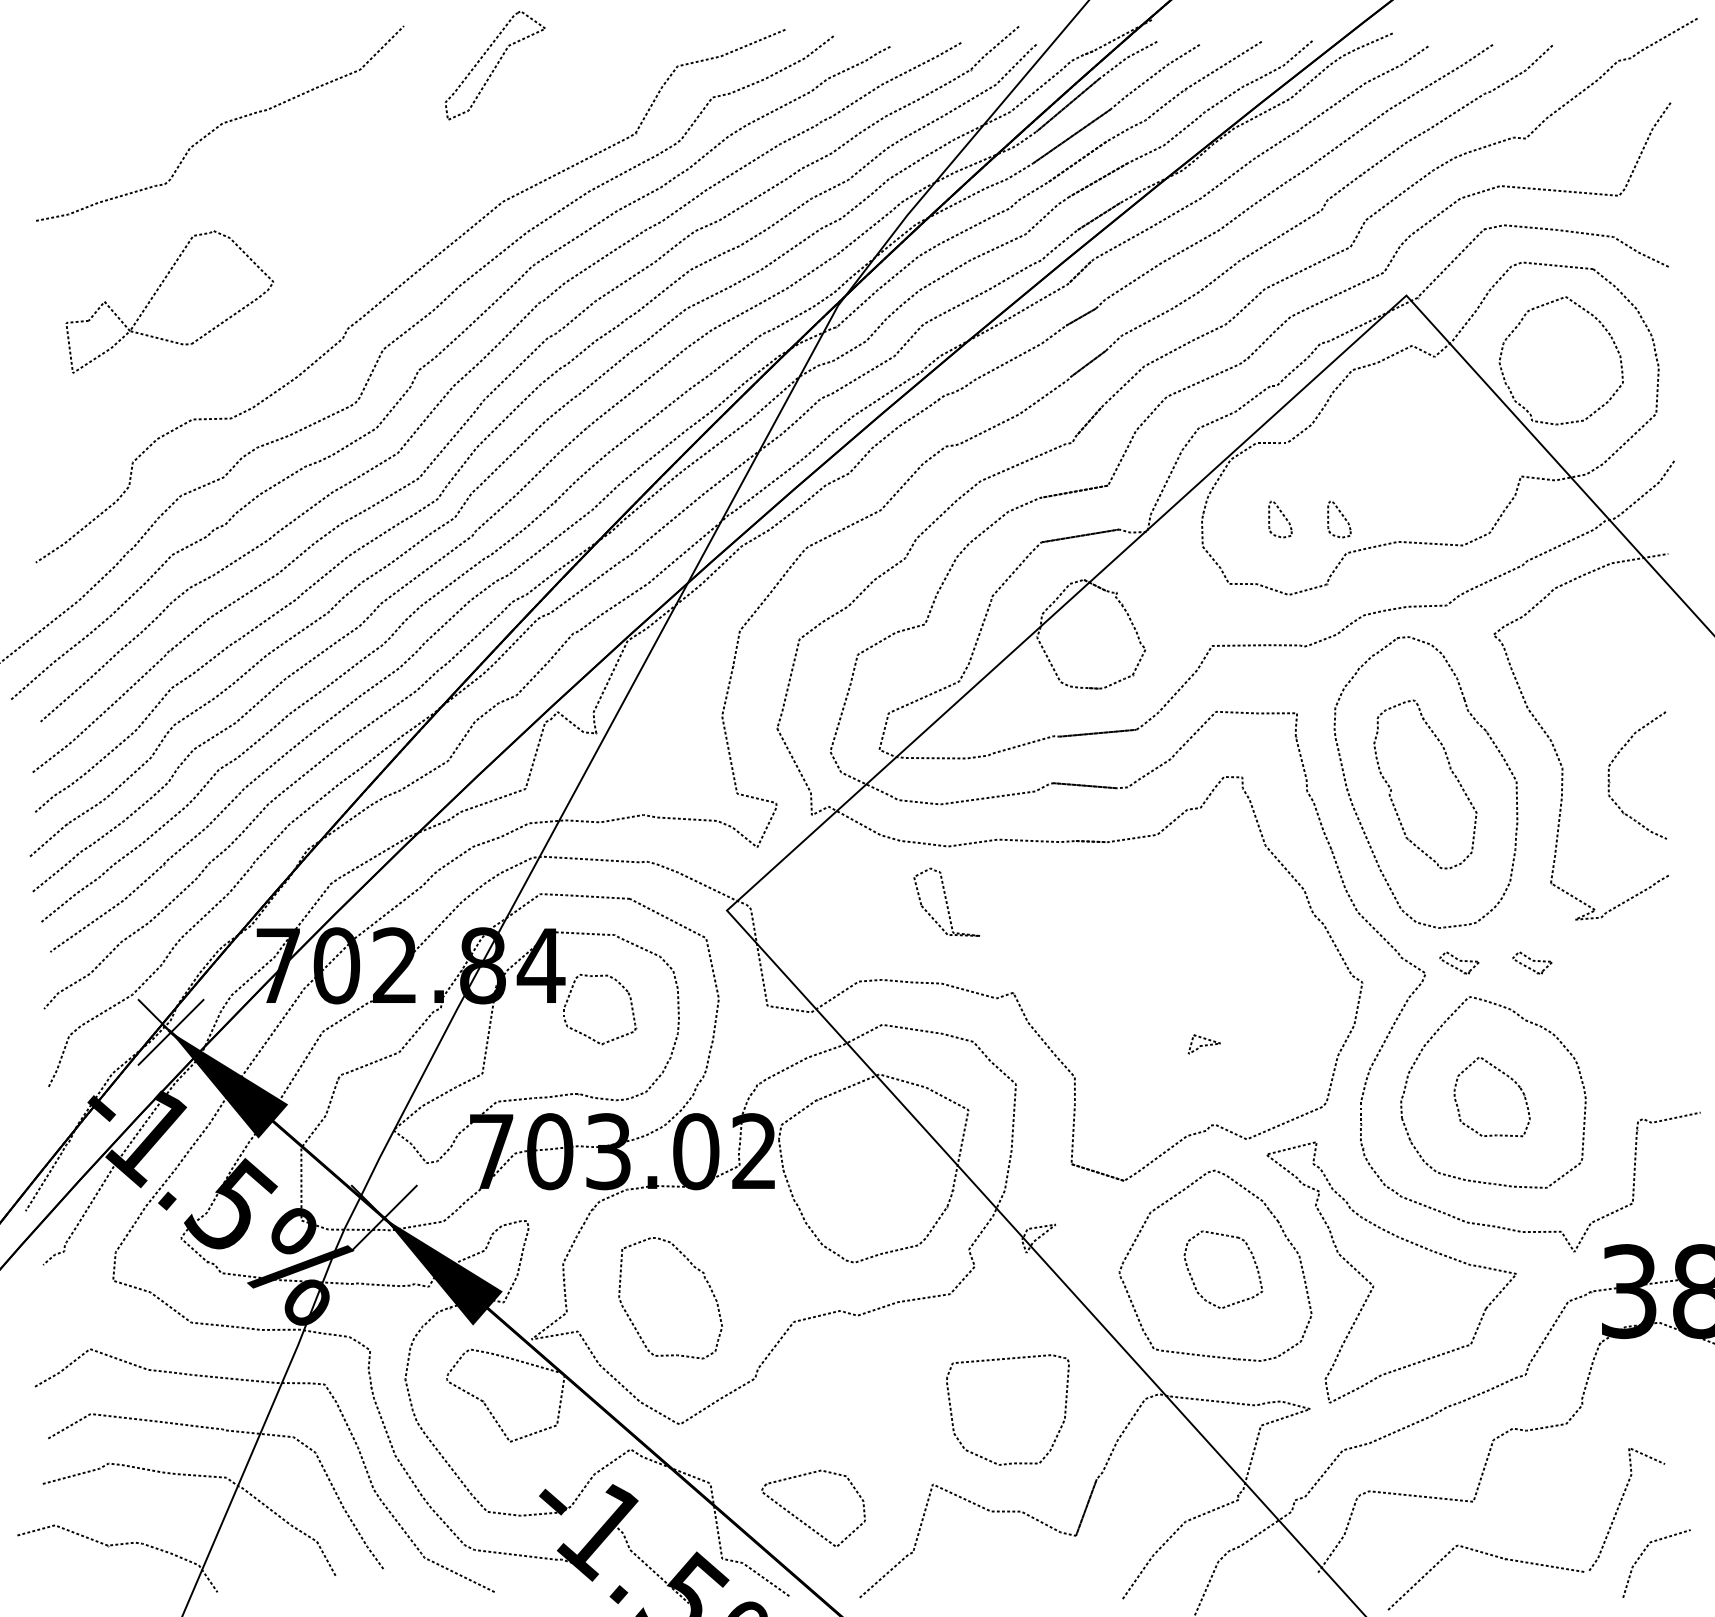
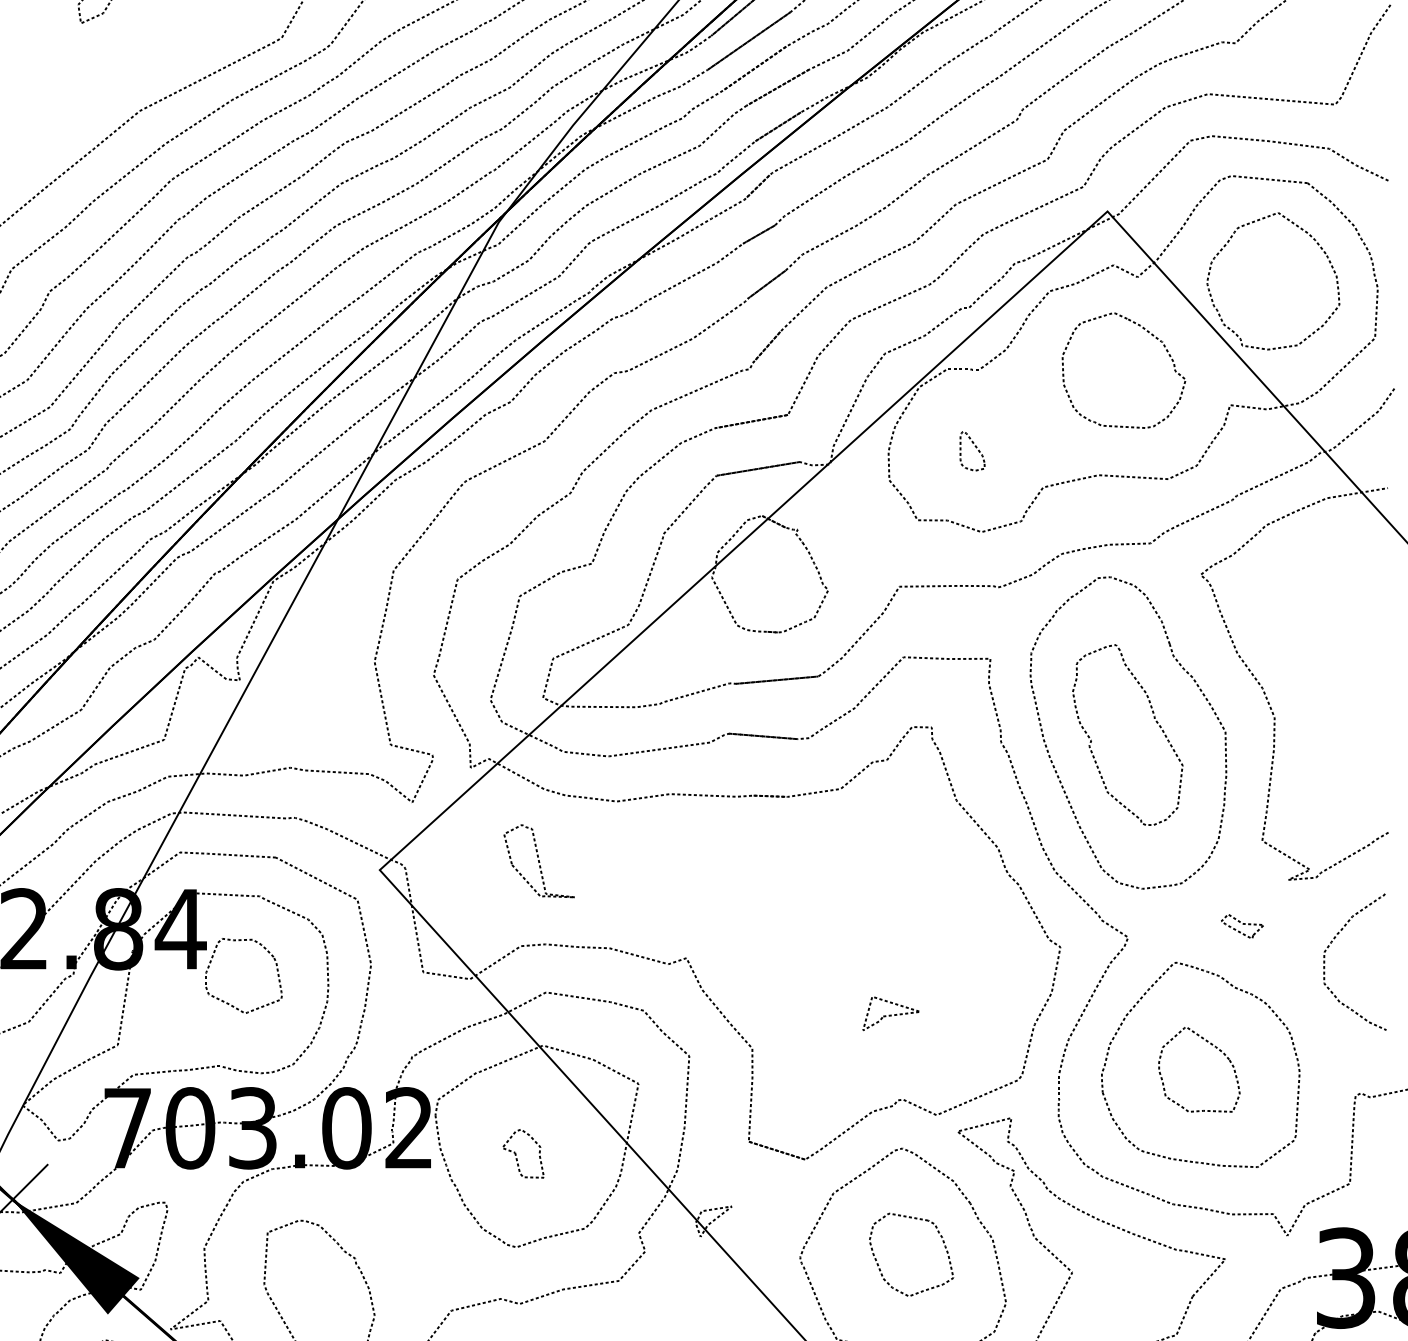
part: (1448, 412) -> (1152, 336), added
part: (1339, 519) -> (1035, 451), removed
curve: (1616, 757) -> (1332, 942), moved
part: (946, 901) -> (538, 860), moved
part: (1459, 962) -> (1164, 925), removed
part: (1203, 1044) -> (890, 1013), size x1.67
part: (854, 1175) -> (516, 1153), added

